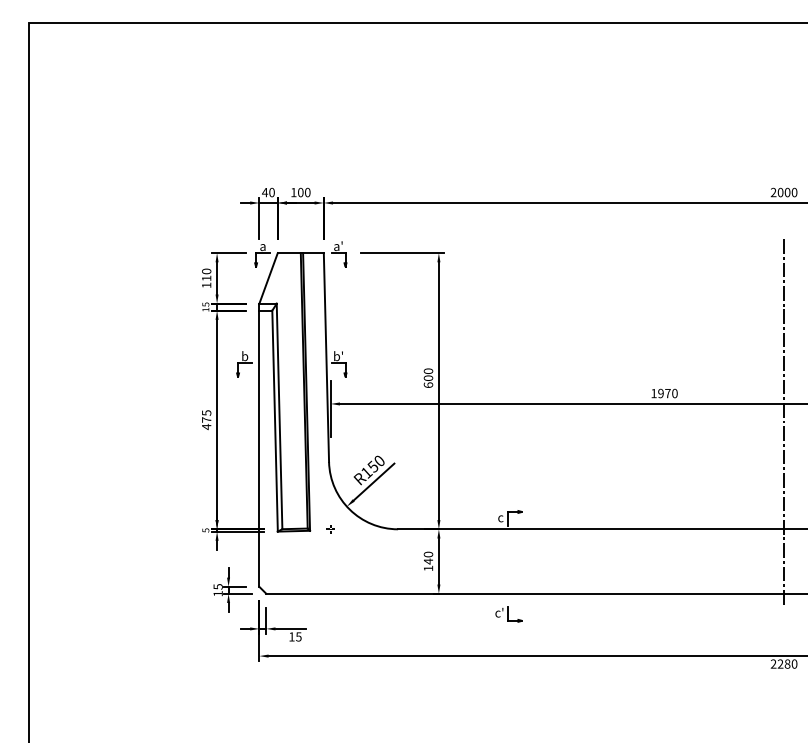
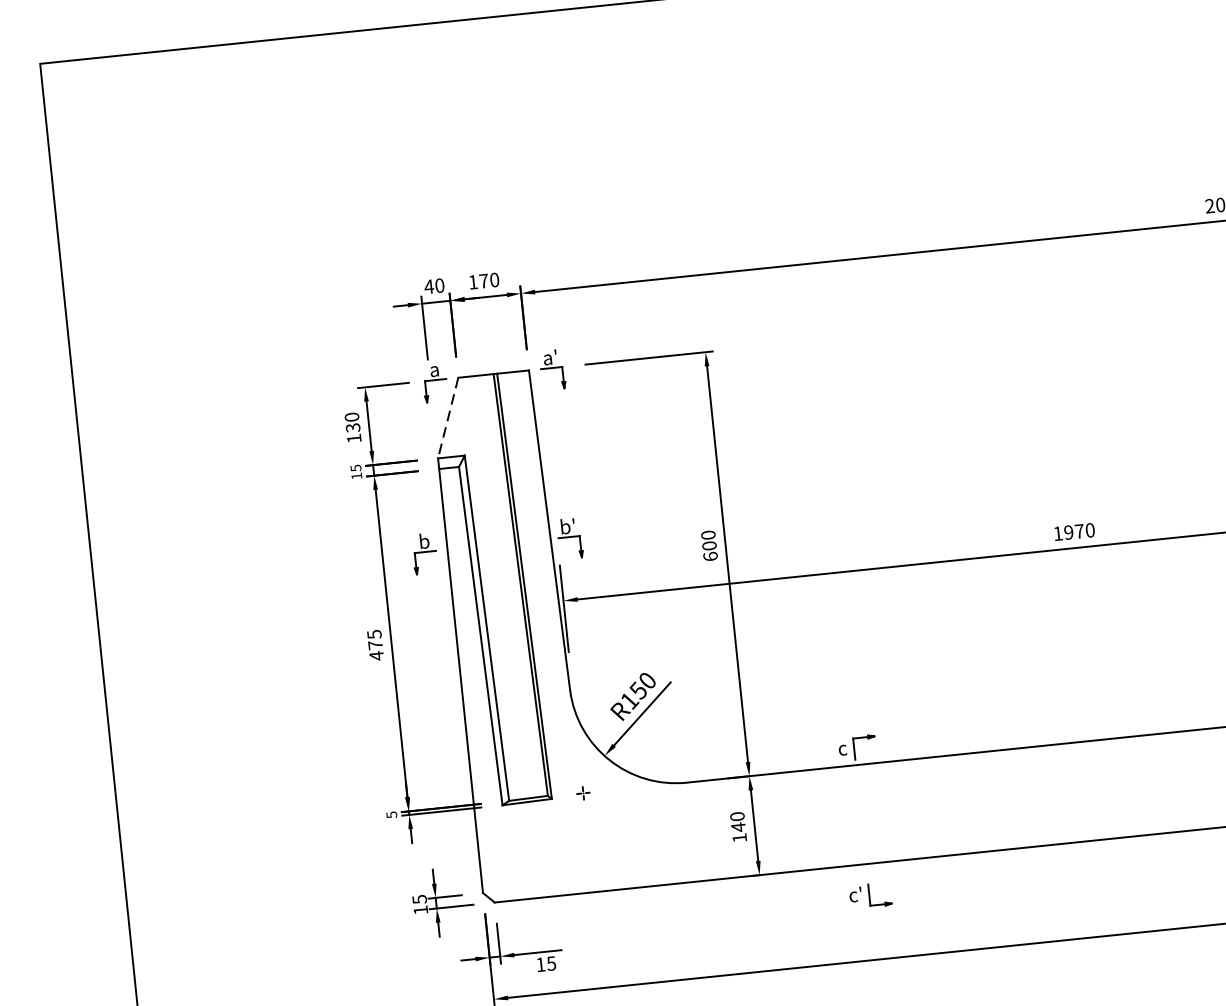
text: (300, 192) -> (483, 281), 100 -> 170
text: (206, 278) -> (352, 428), 110 -> 130
line: (268, 278) -> (448, 418), solid -> dashed

